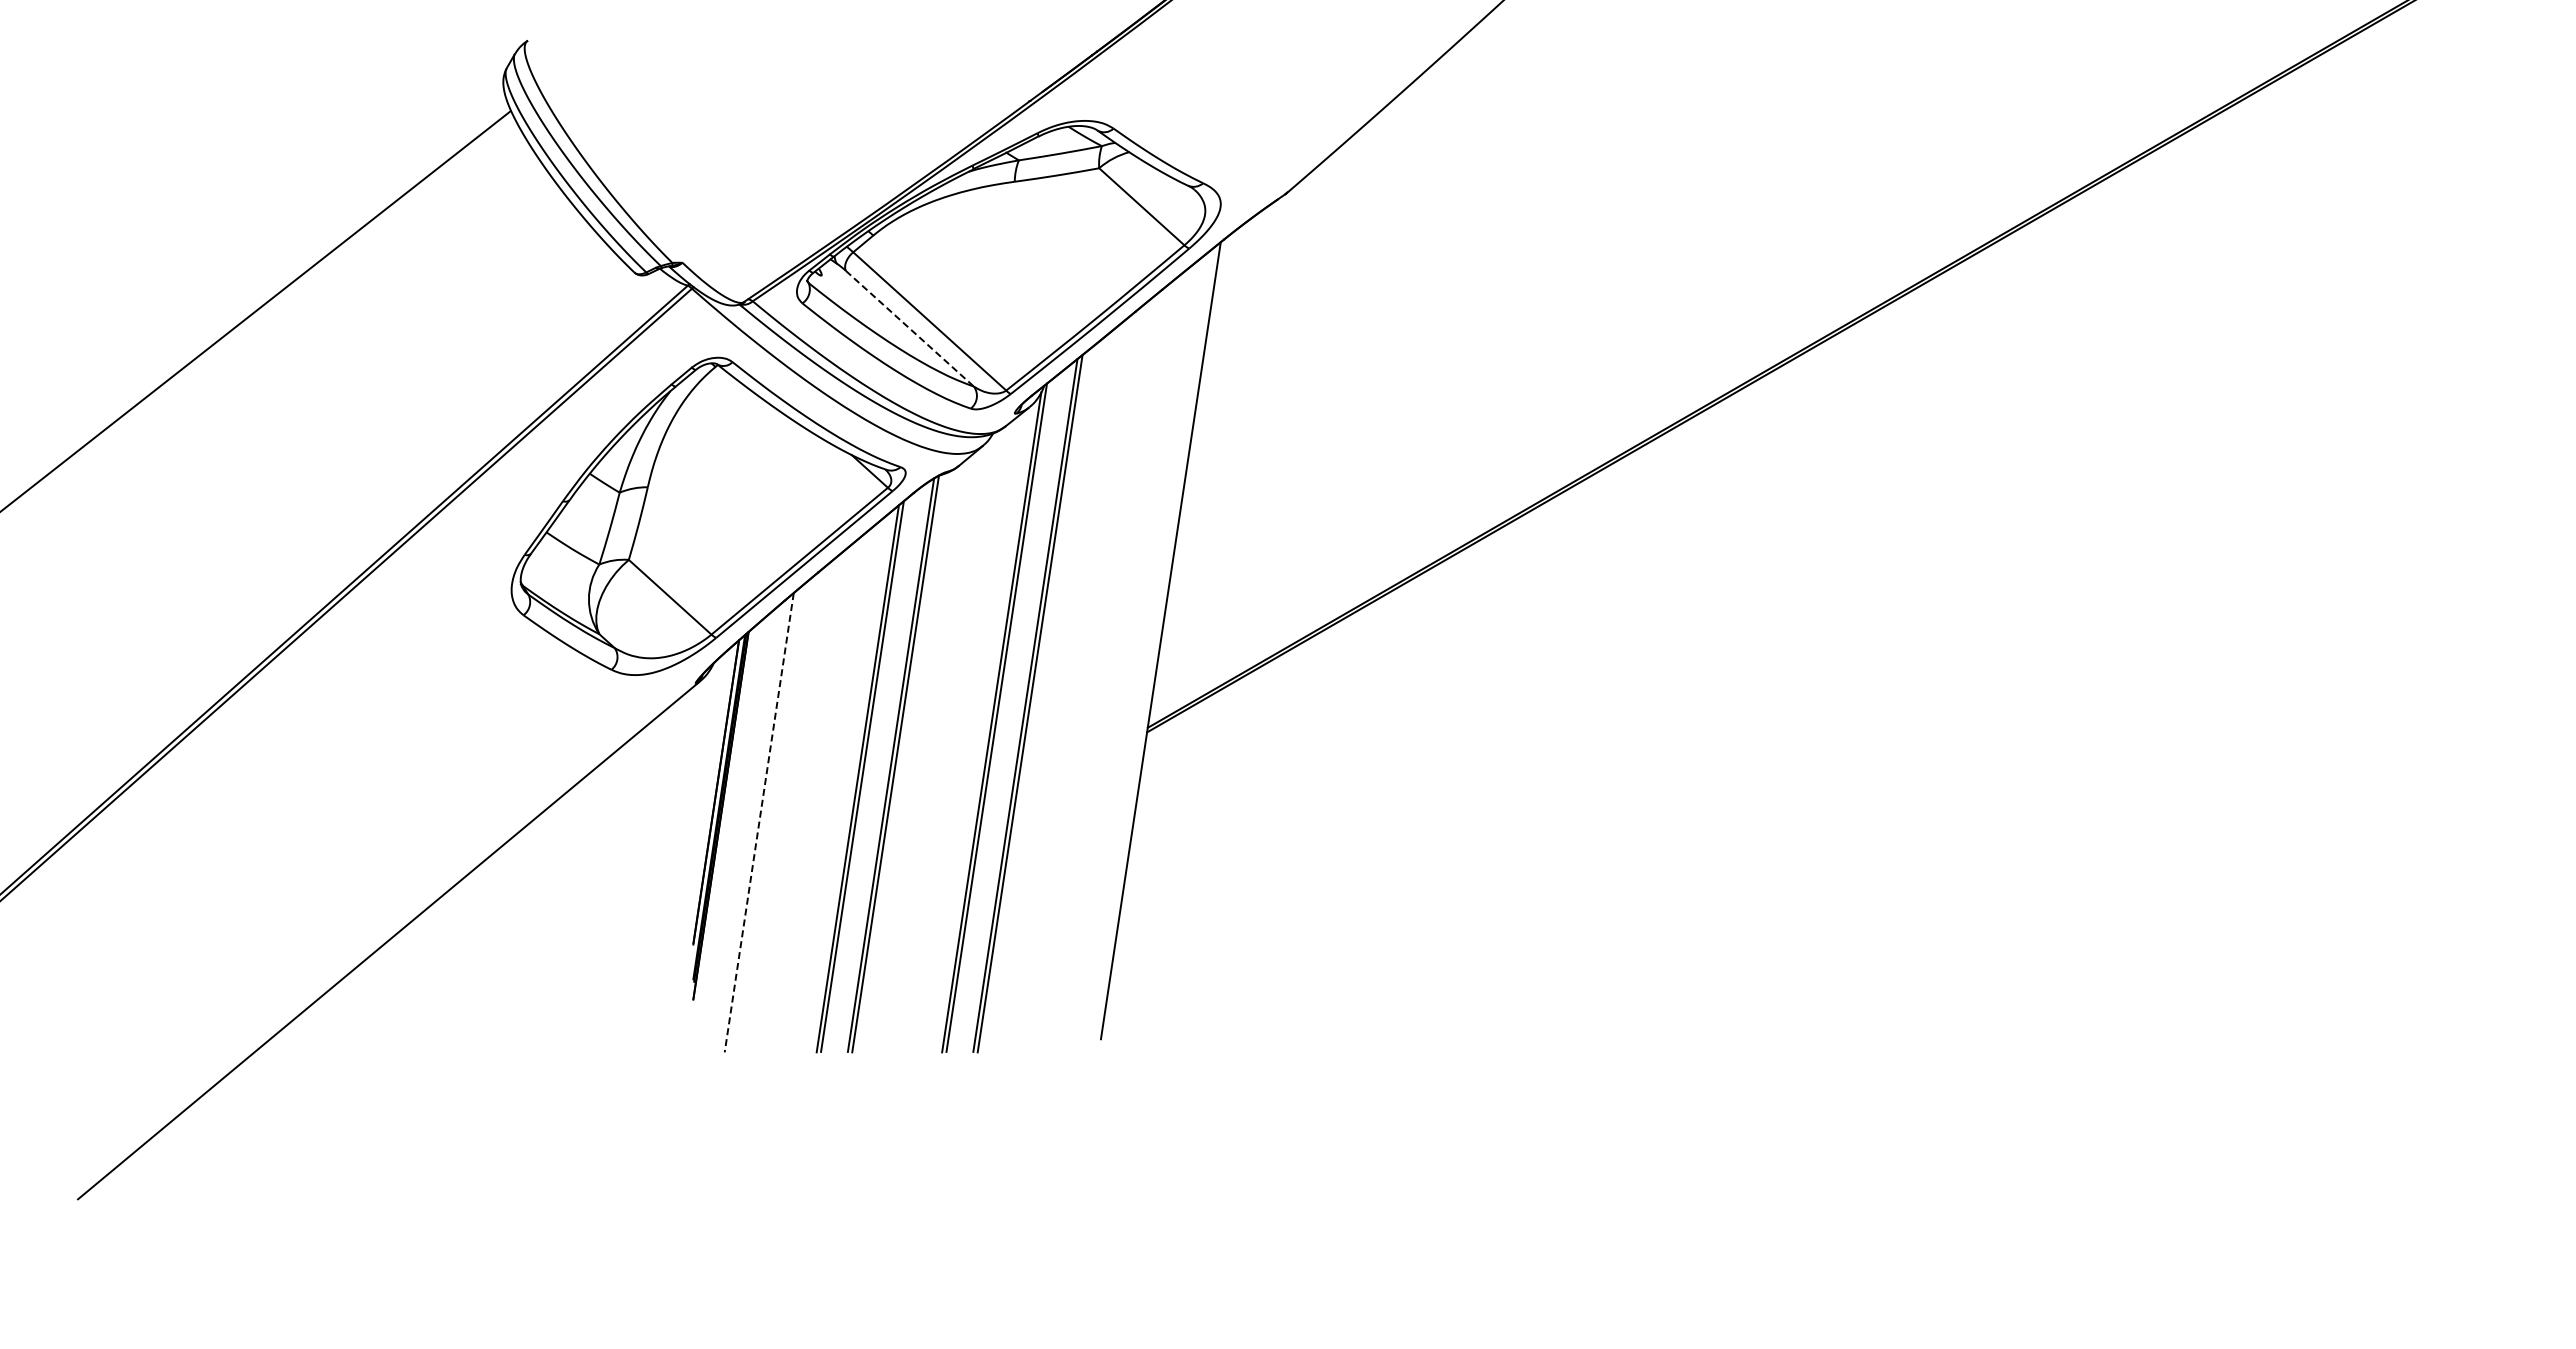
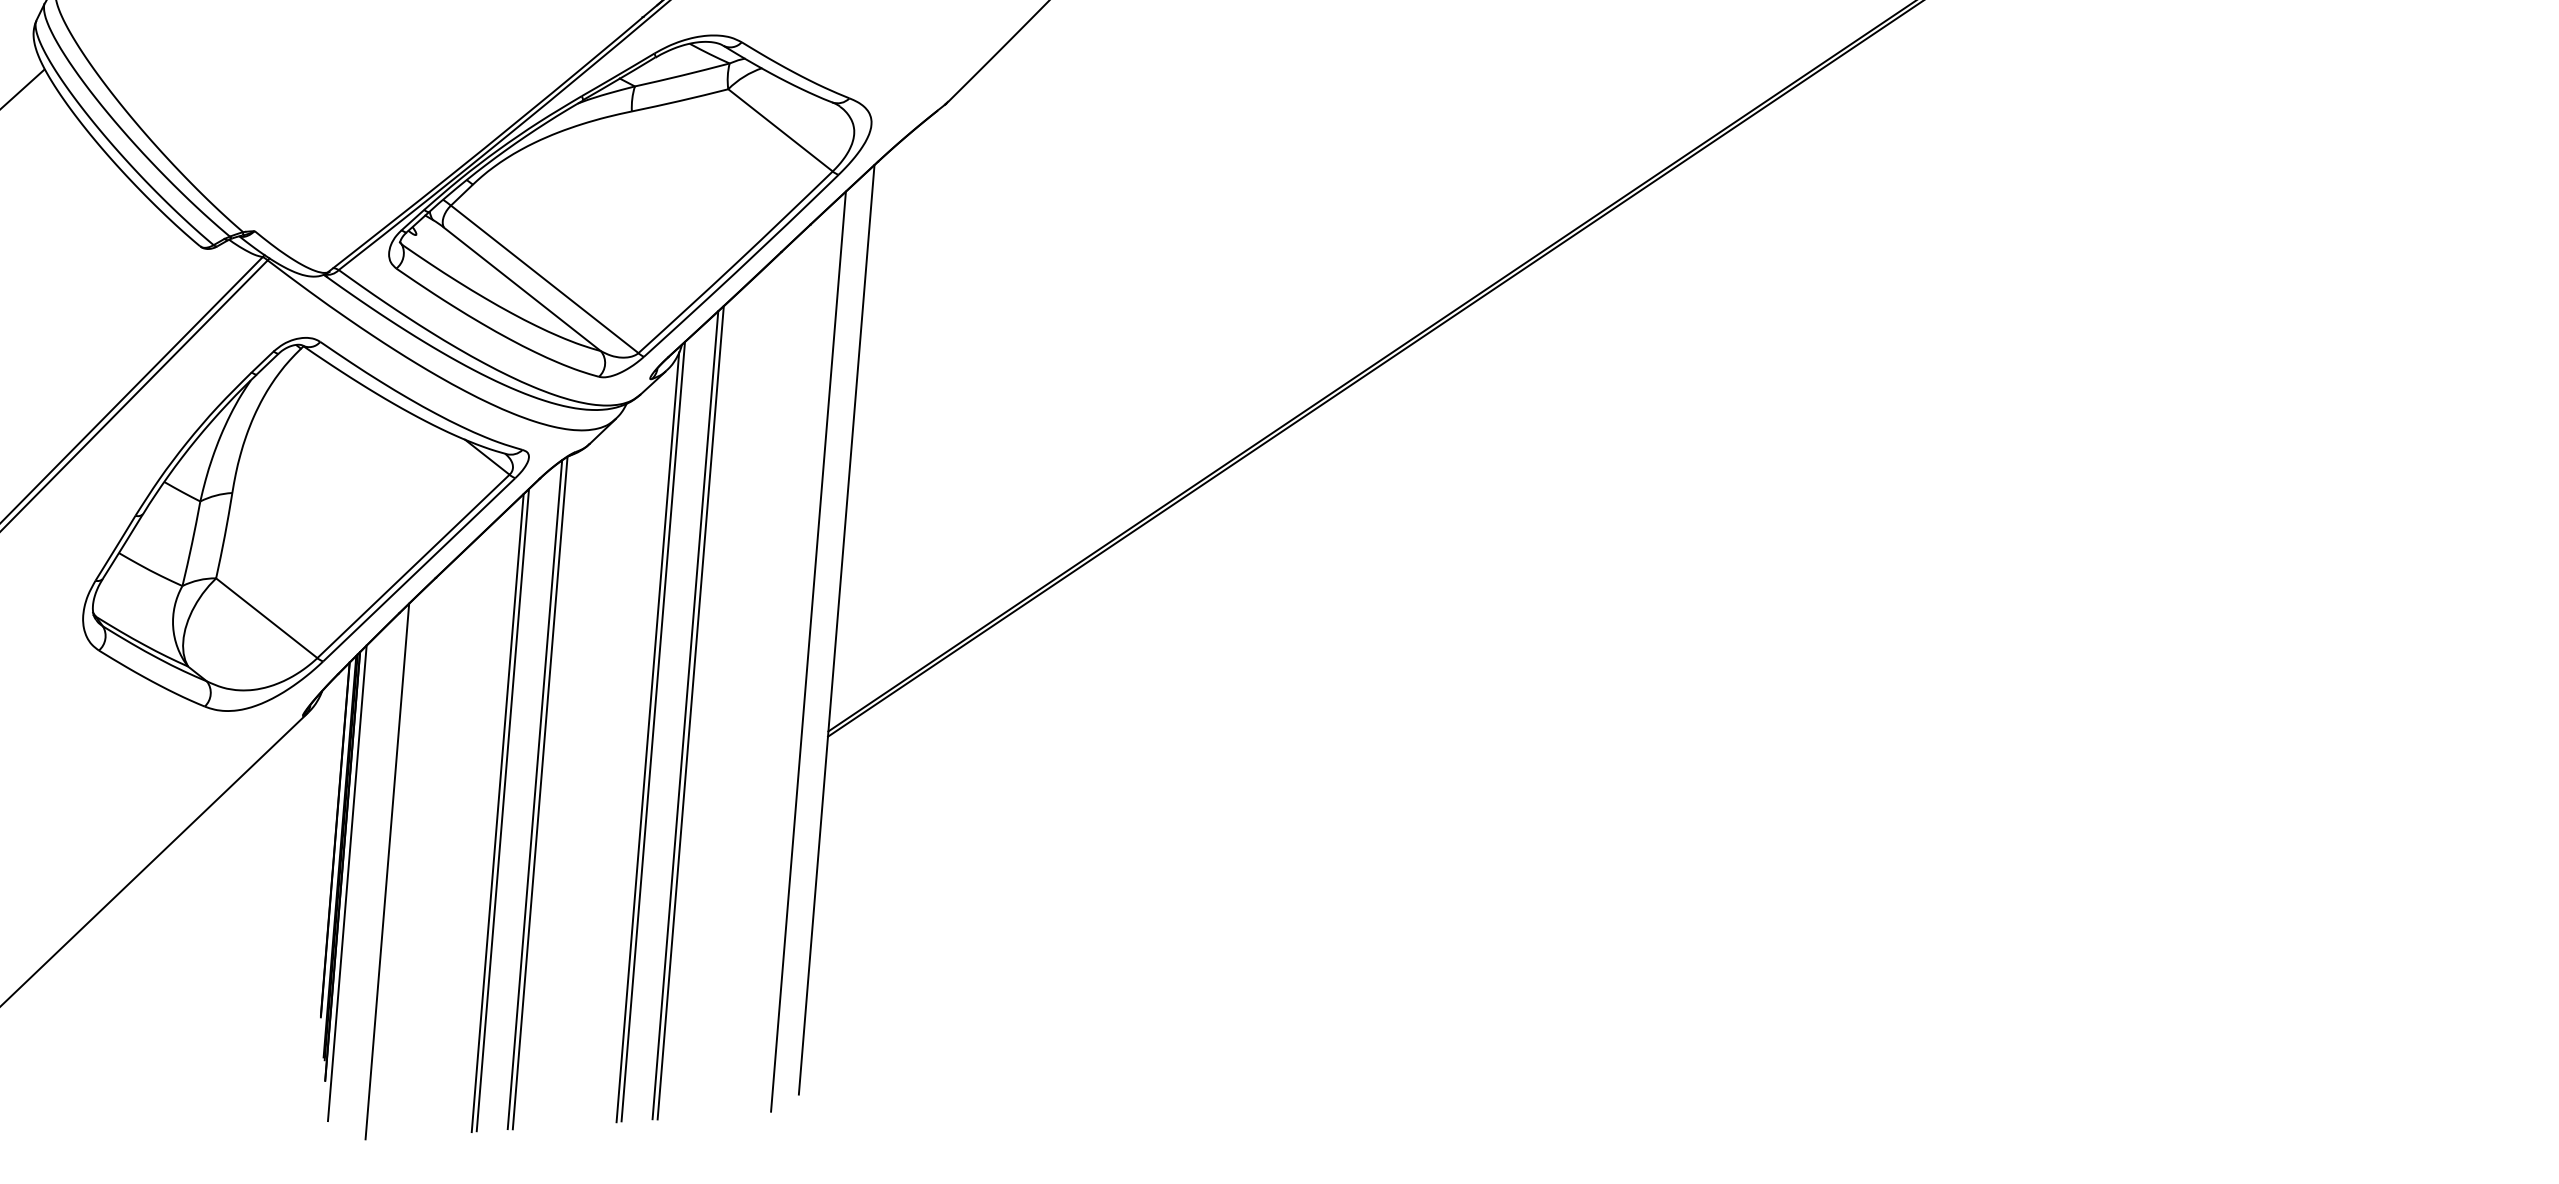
line: (910, 329) -> (523, 290), dashed -> solid
line: (1134, 657) -> (807, 651), added
line: (759, 823) -> (387, 872), dashed -> solid
line: (723, 830) -> (346, 883), added

